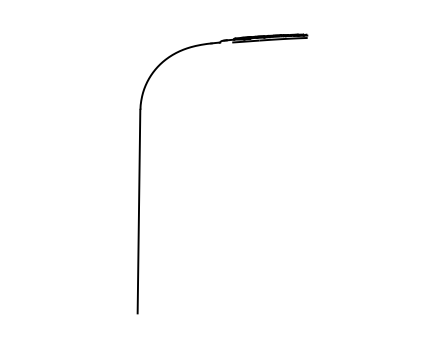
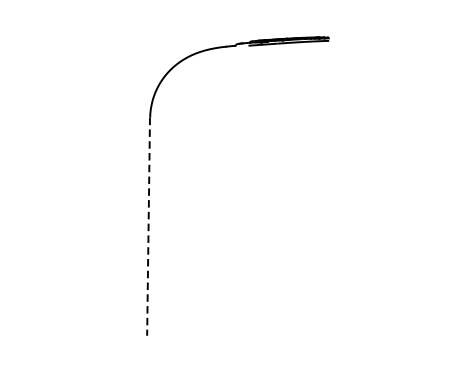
line: (138, 211) -> (148, 226), solid -> dashed

